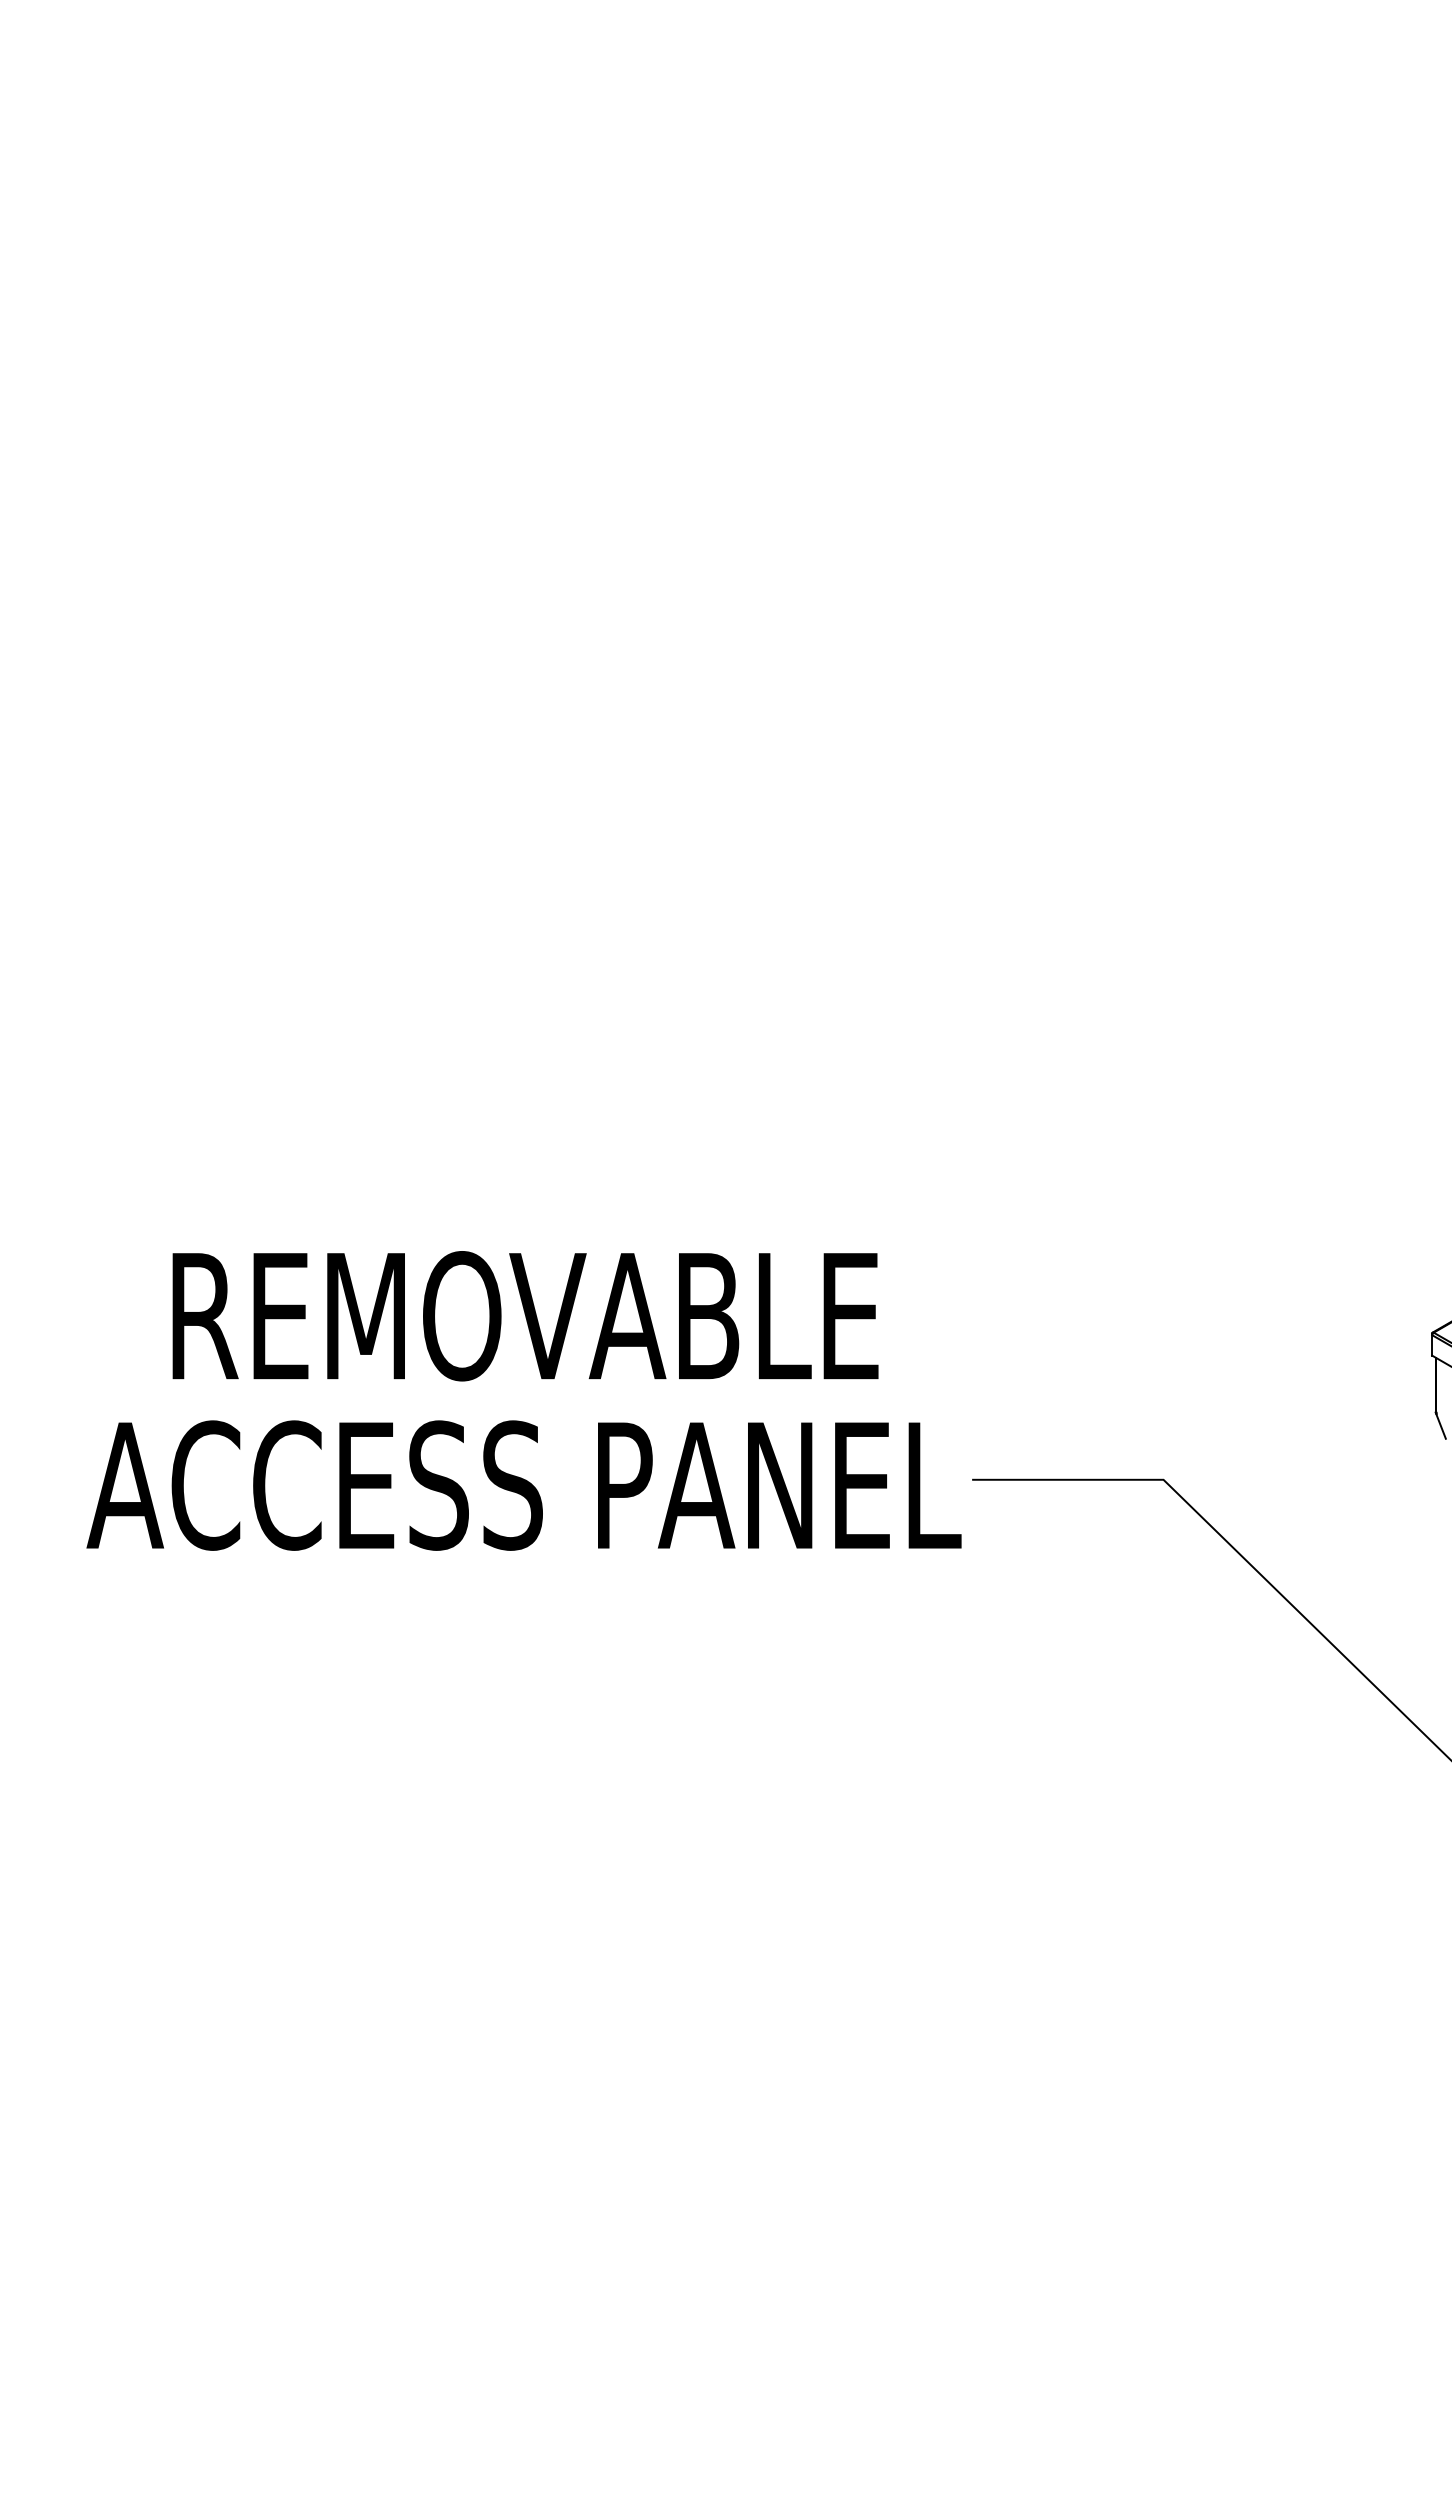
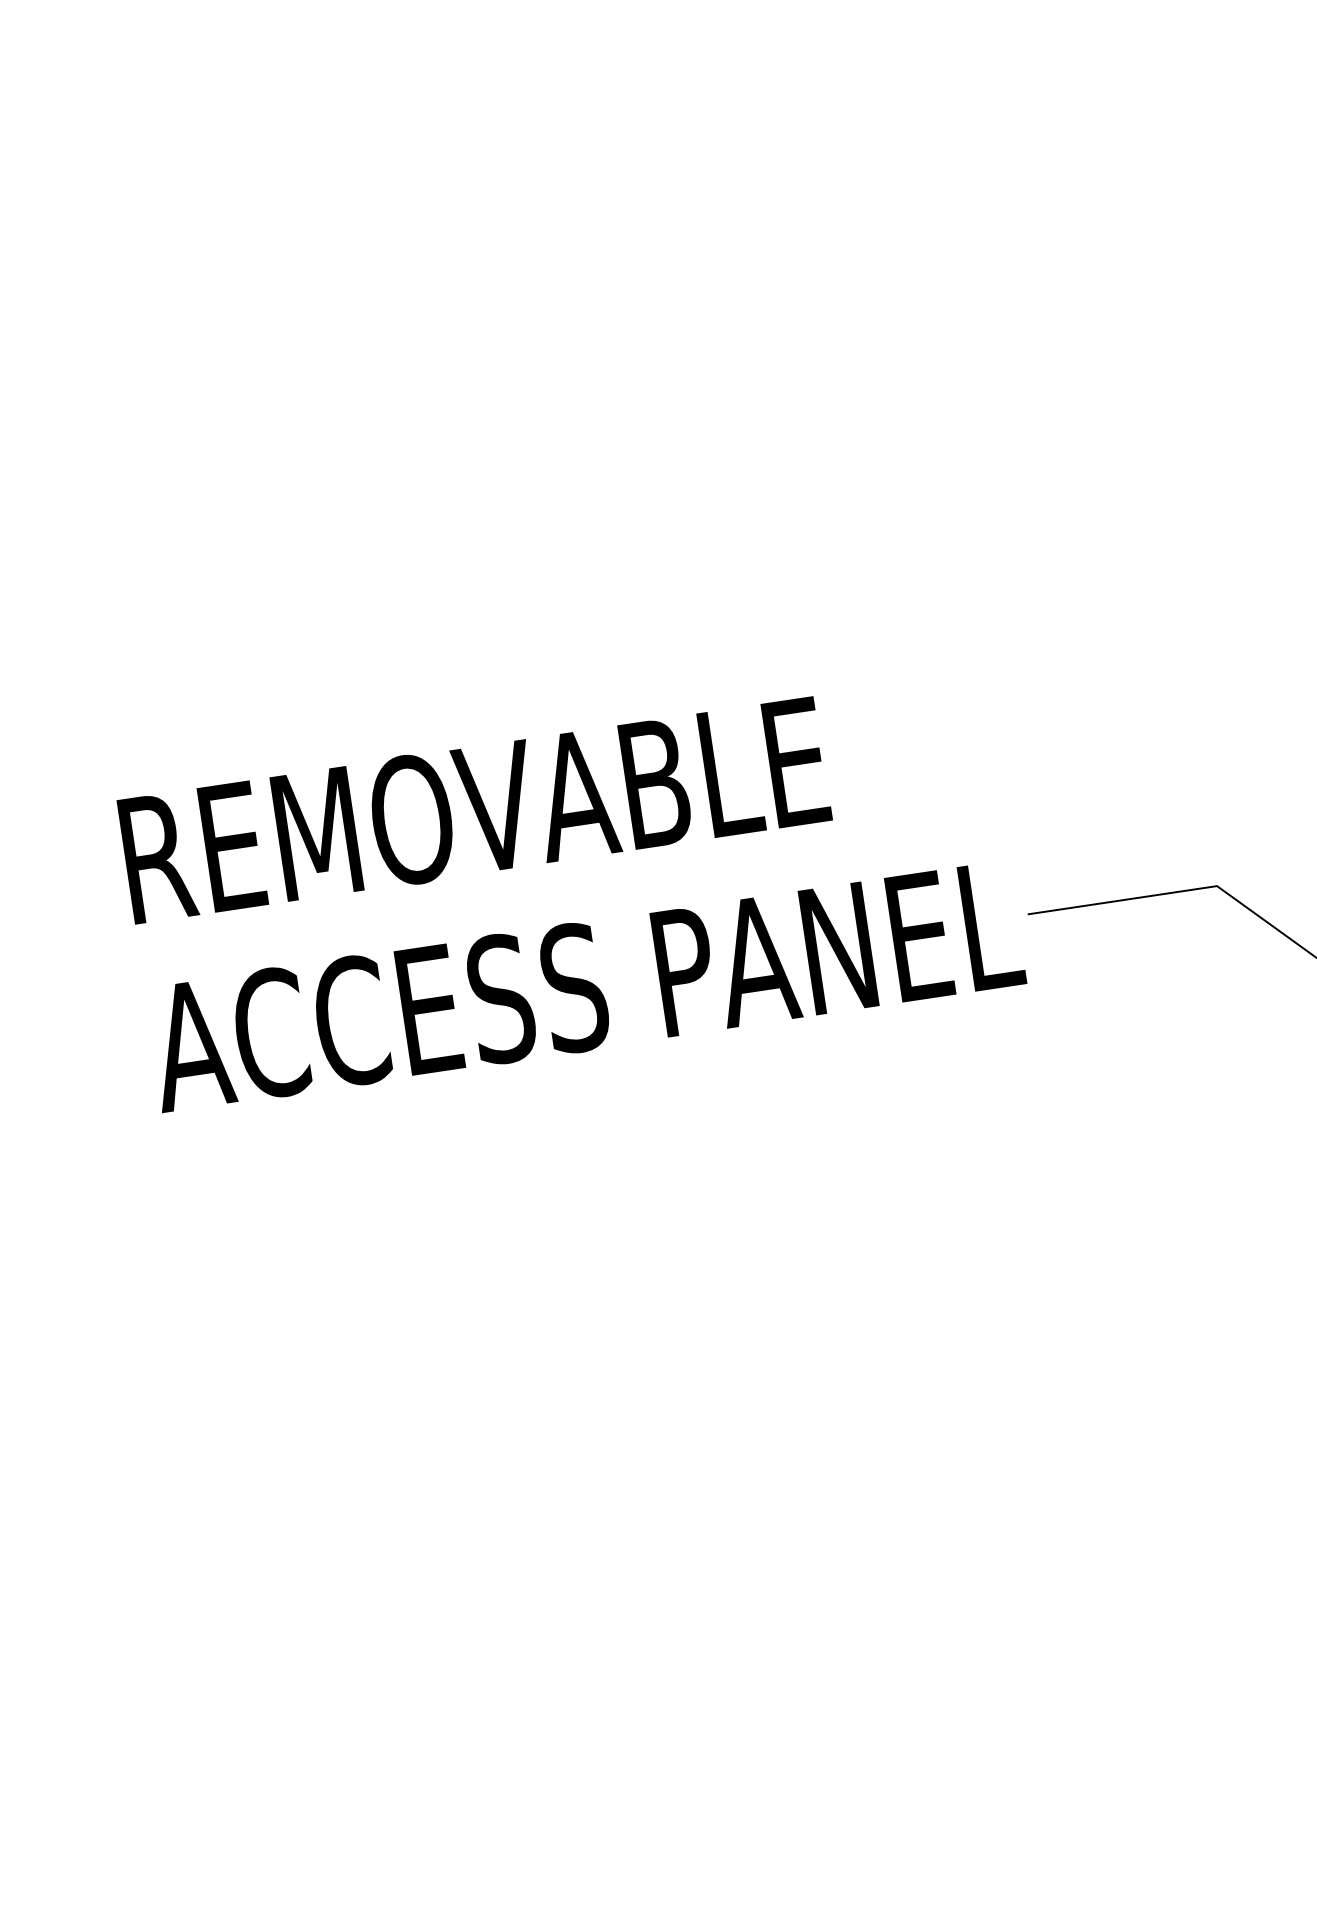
text: (525, 1316) -> (474, 810), moved

